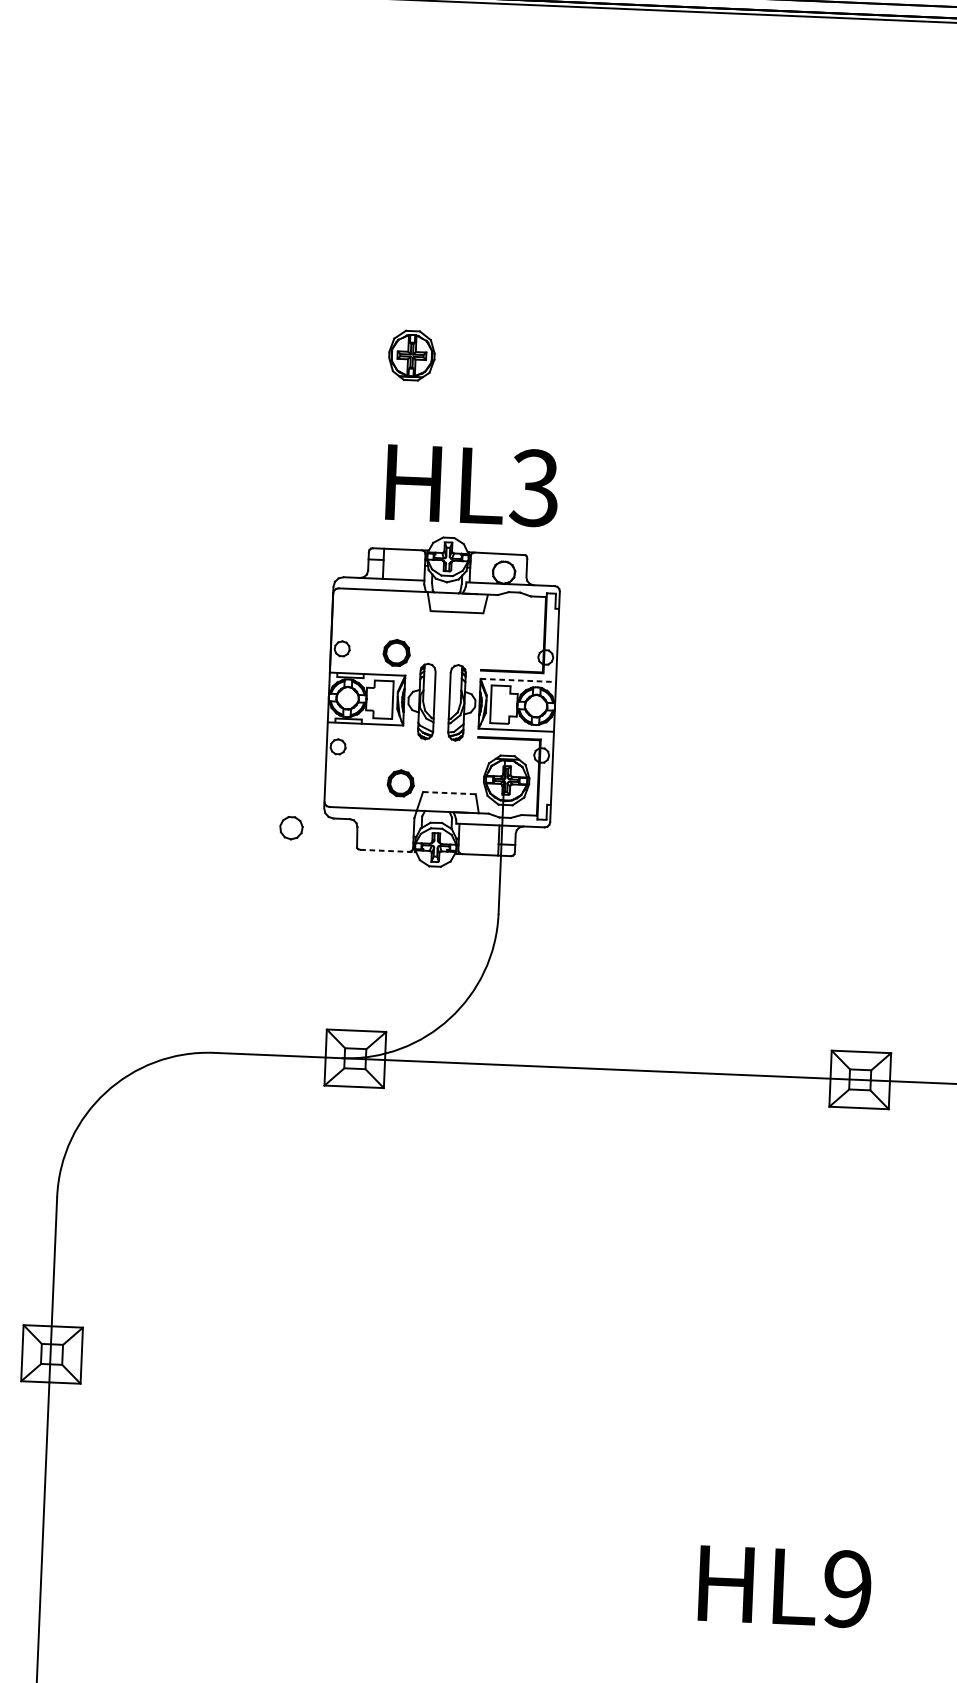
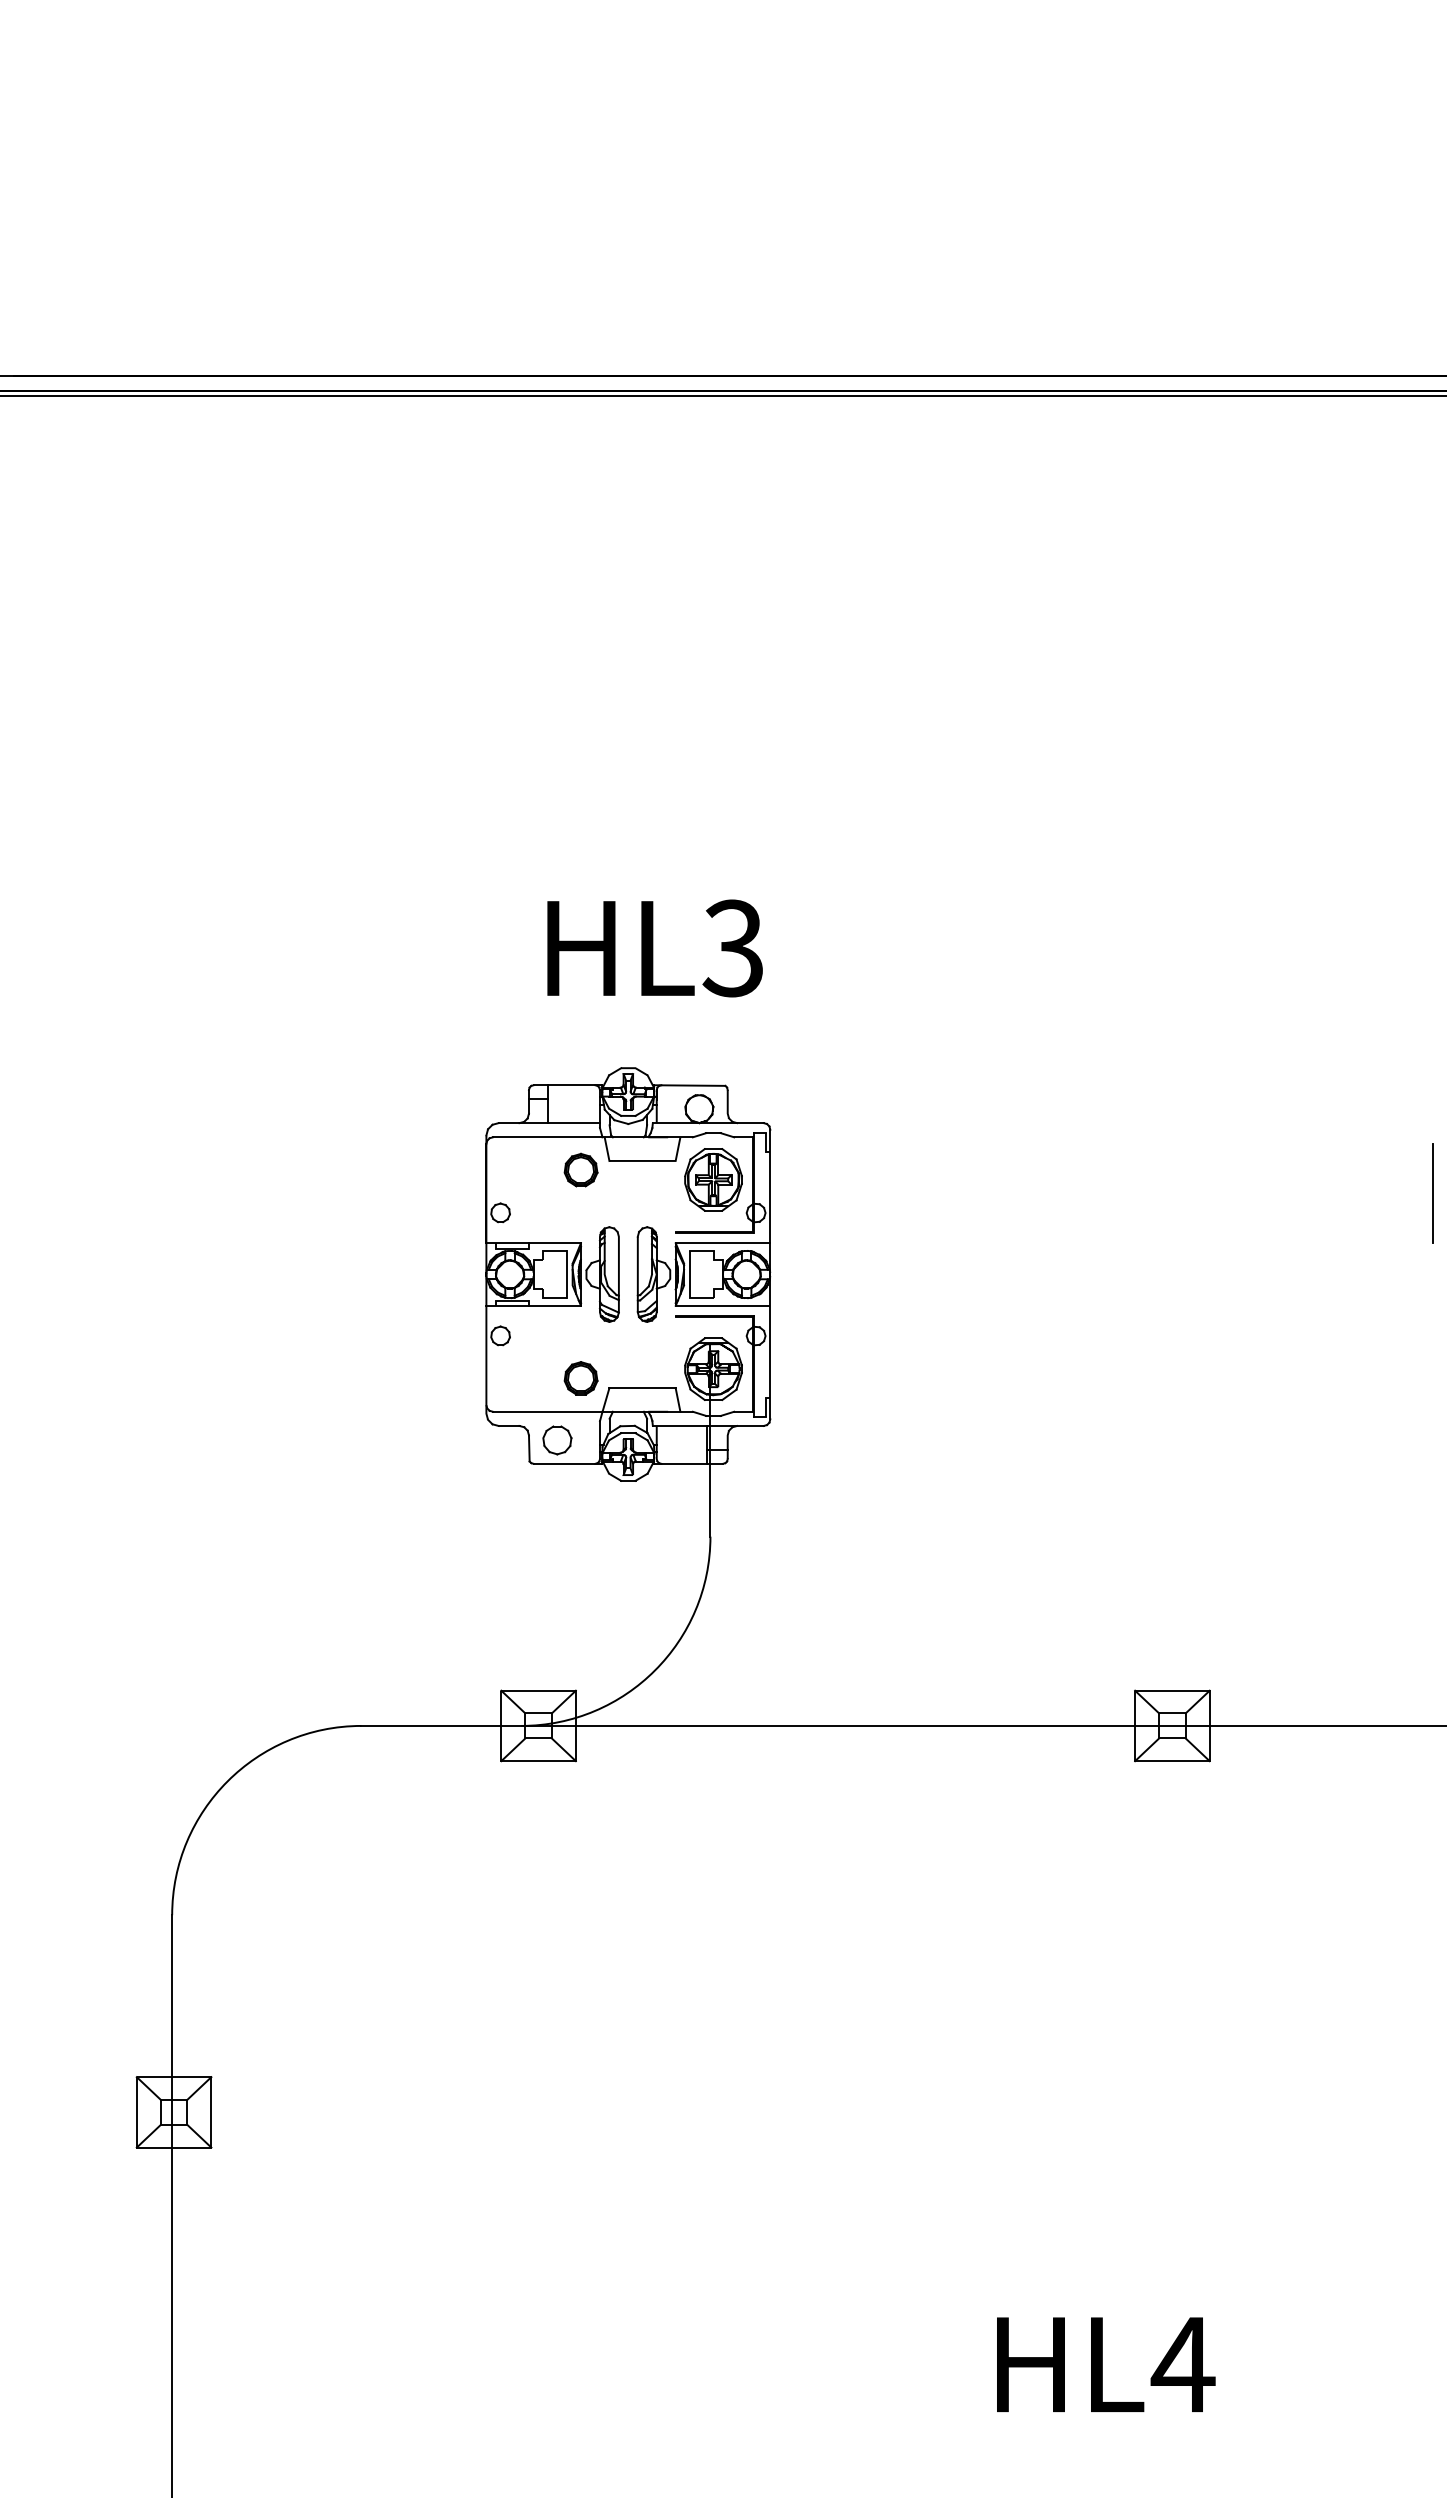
part: (411, 355) -> (713, 1179), moved
text: (471, 485) -> (654, 948), moved
part: (396, 652) -> (580, 1169), moved
line: (518, 680) -> (723, 1243), dashed -> solid
line: (450, 793) -> (643, 1388), dashed -> solid
part: (291, 828) -> (557, 1440), moved
line: (387, 850) -> (568, 1463), dashed -> solid
text: (846, 1588) -> (1182, 2364), L9 -> L4

